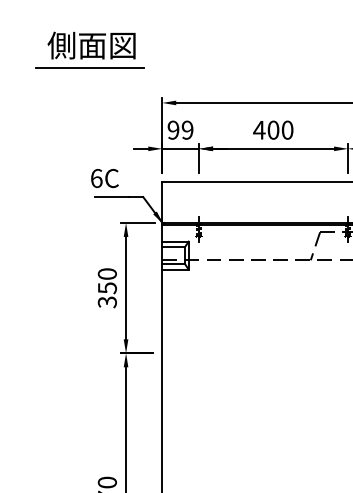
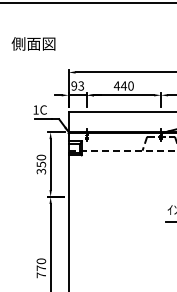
line: (89, 66) -> (32, 54), removed
text: (188, 129) -> (81, 85), 99 -> 93
text: (272, 129) -> (123, 85), 400 -> 440
text: (95, 177) -> (35, 109), 6C -> 1C

